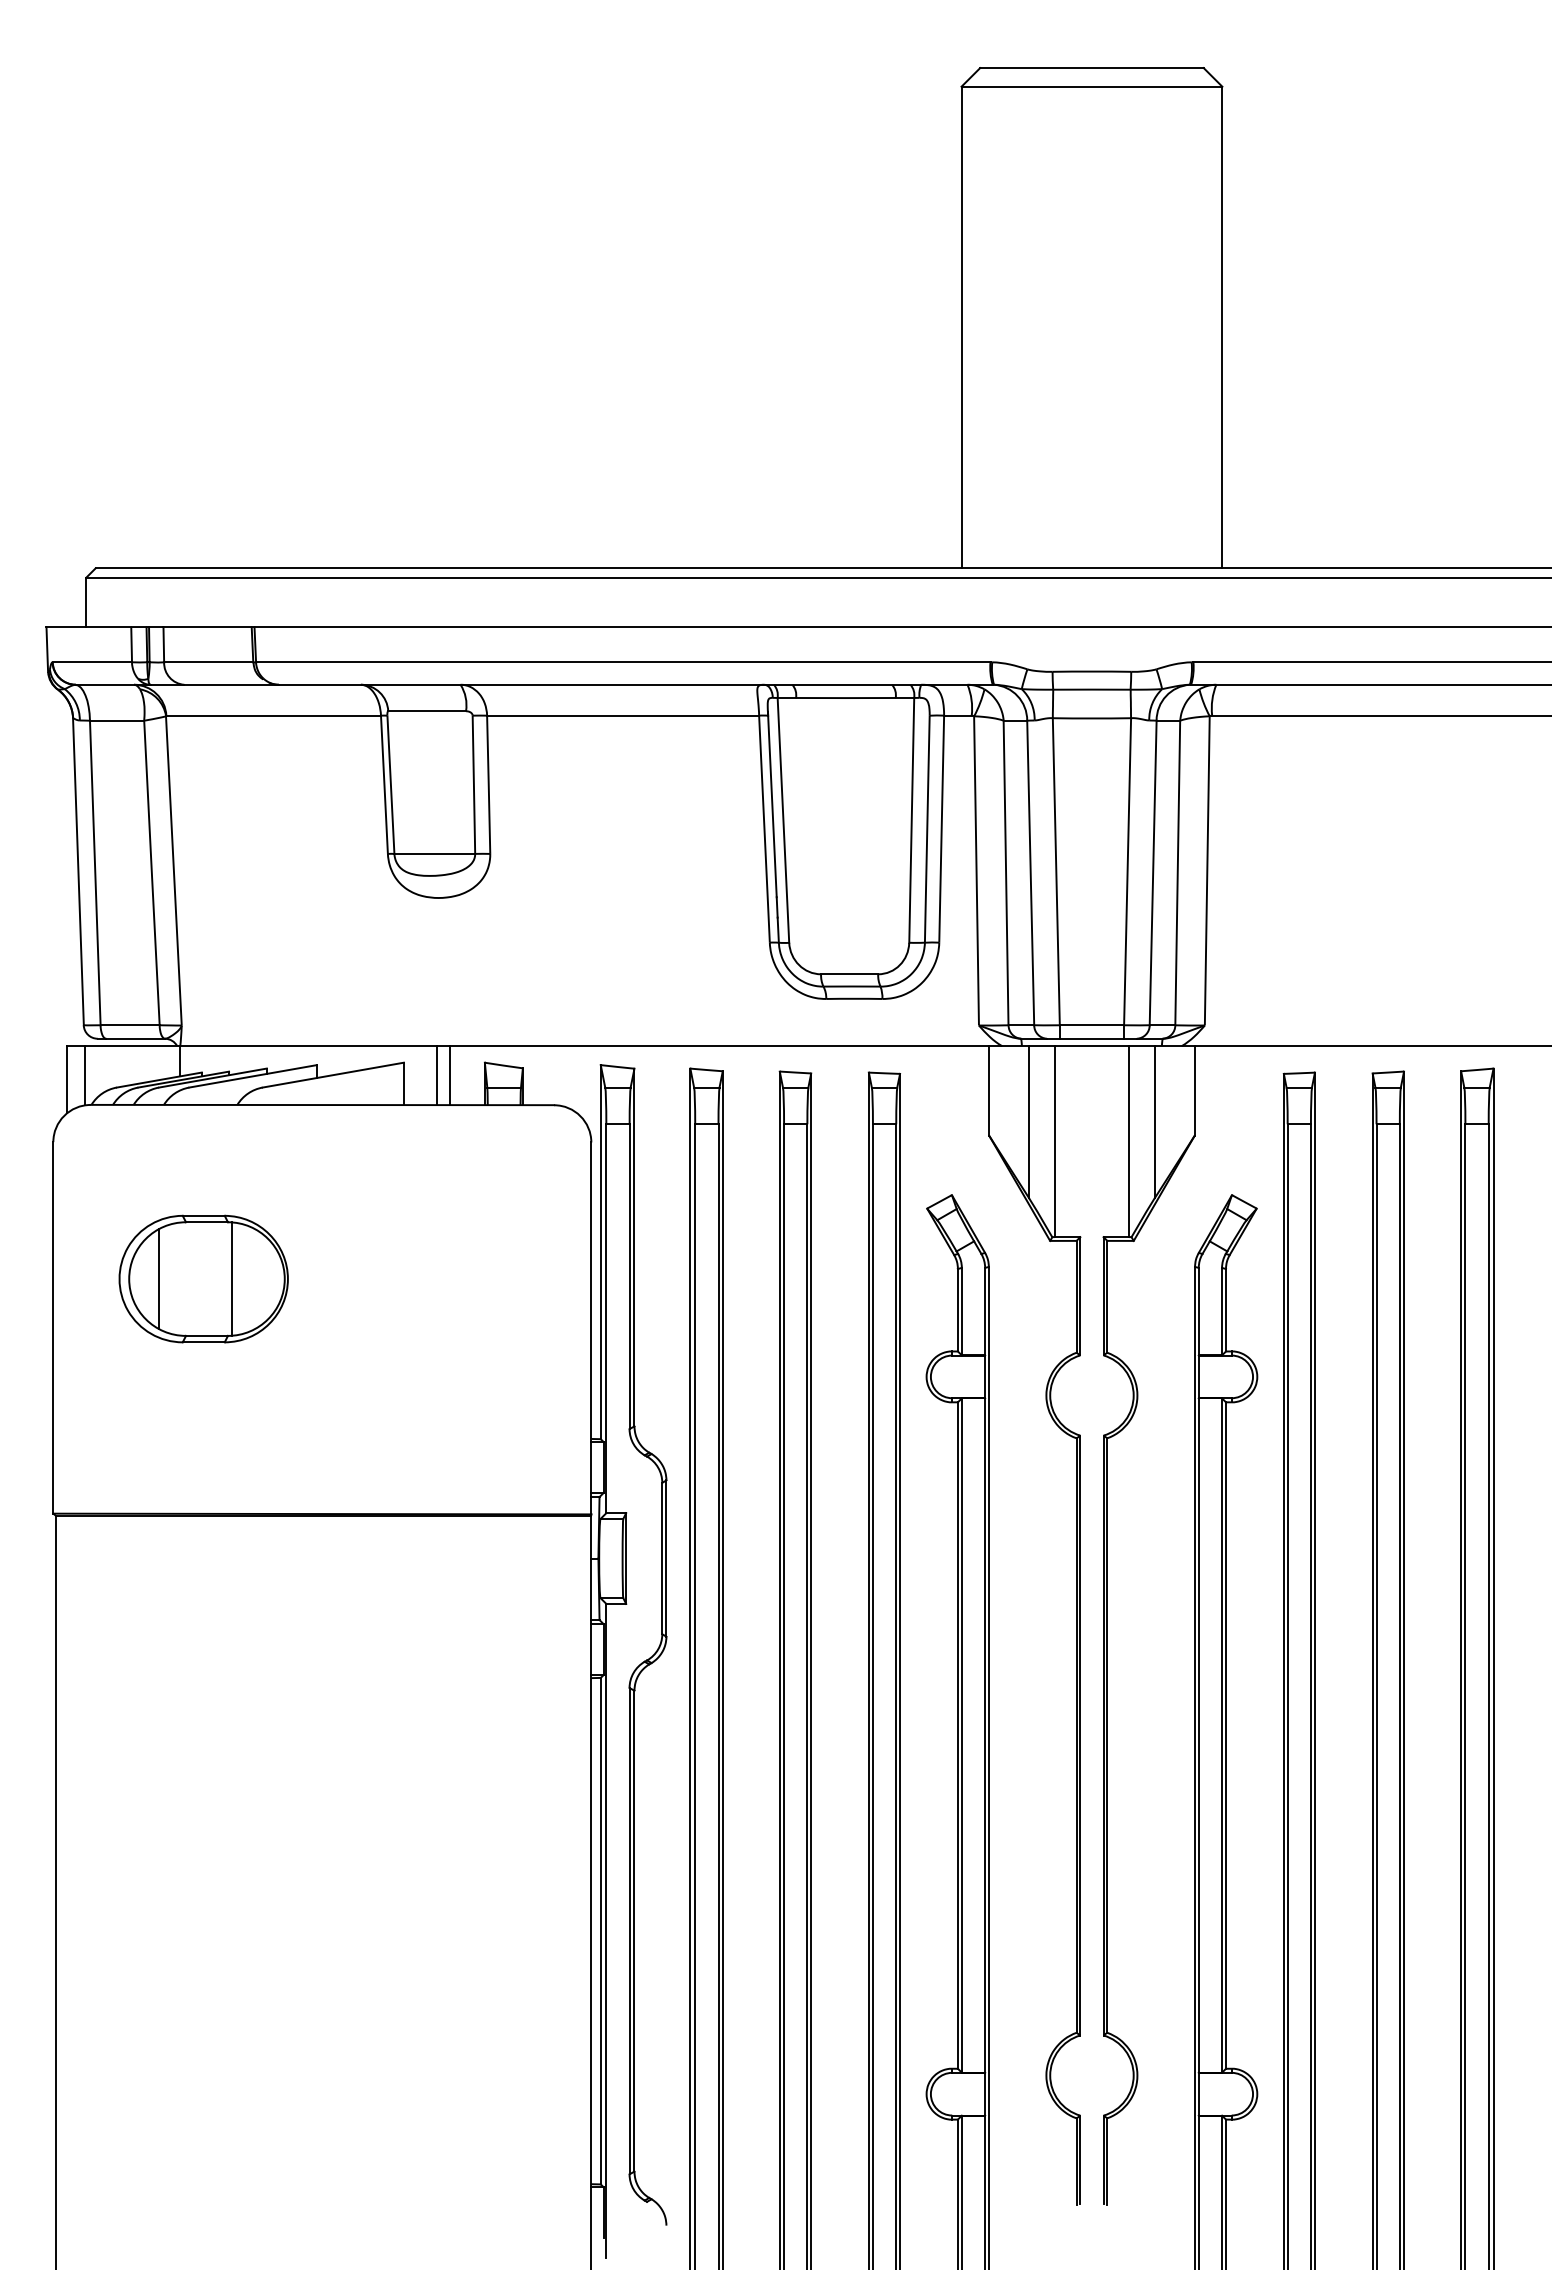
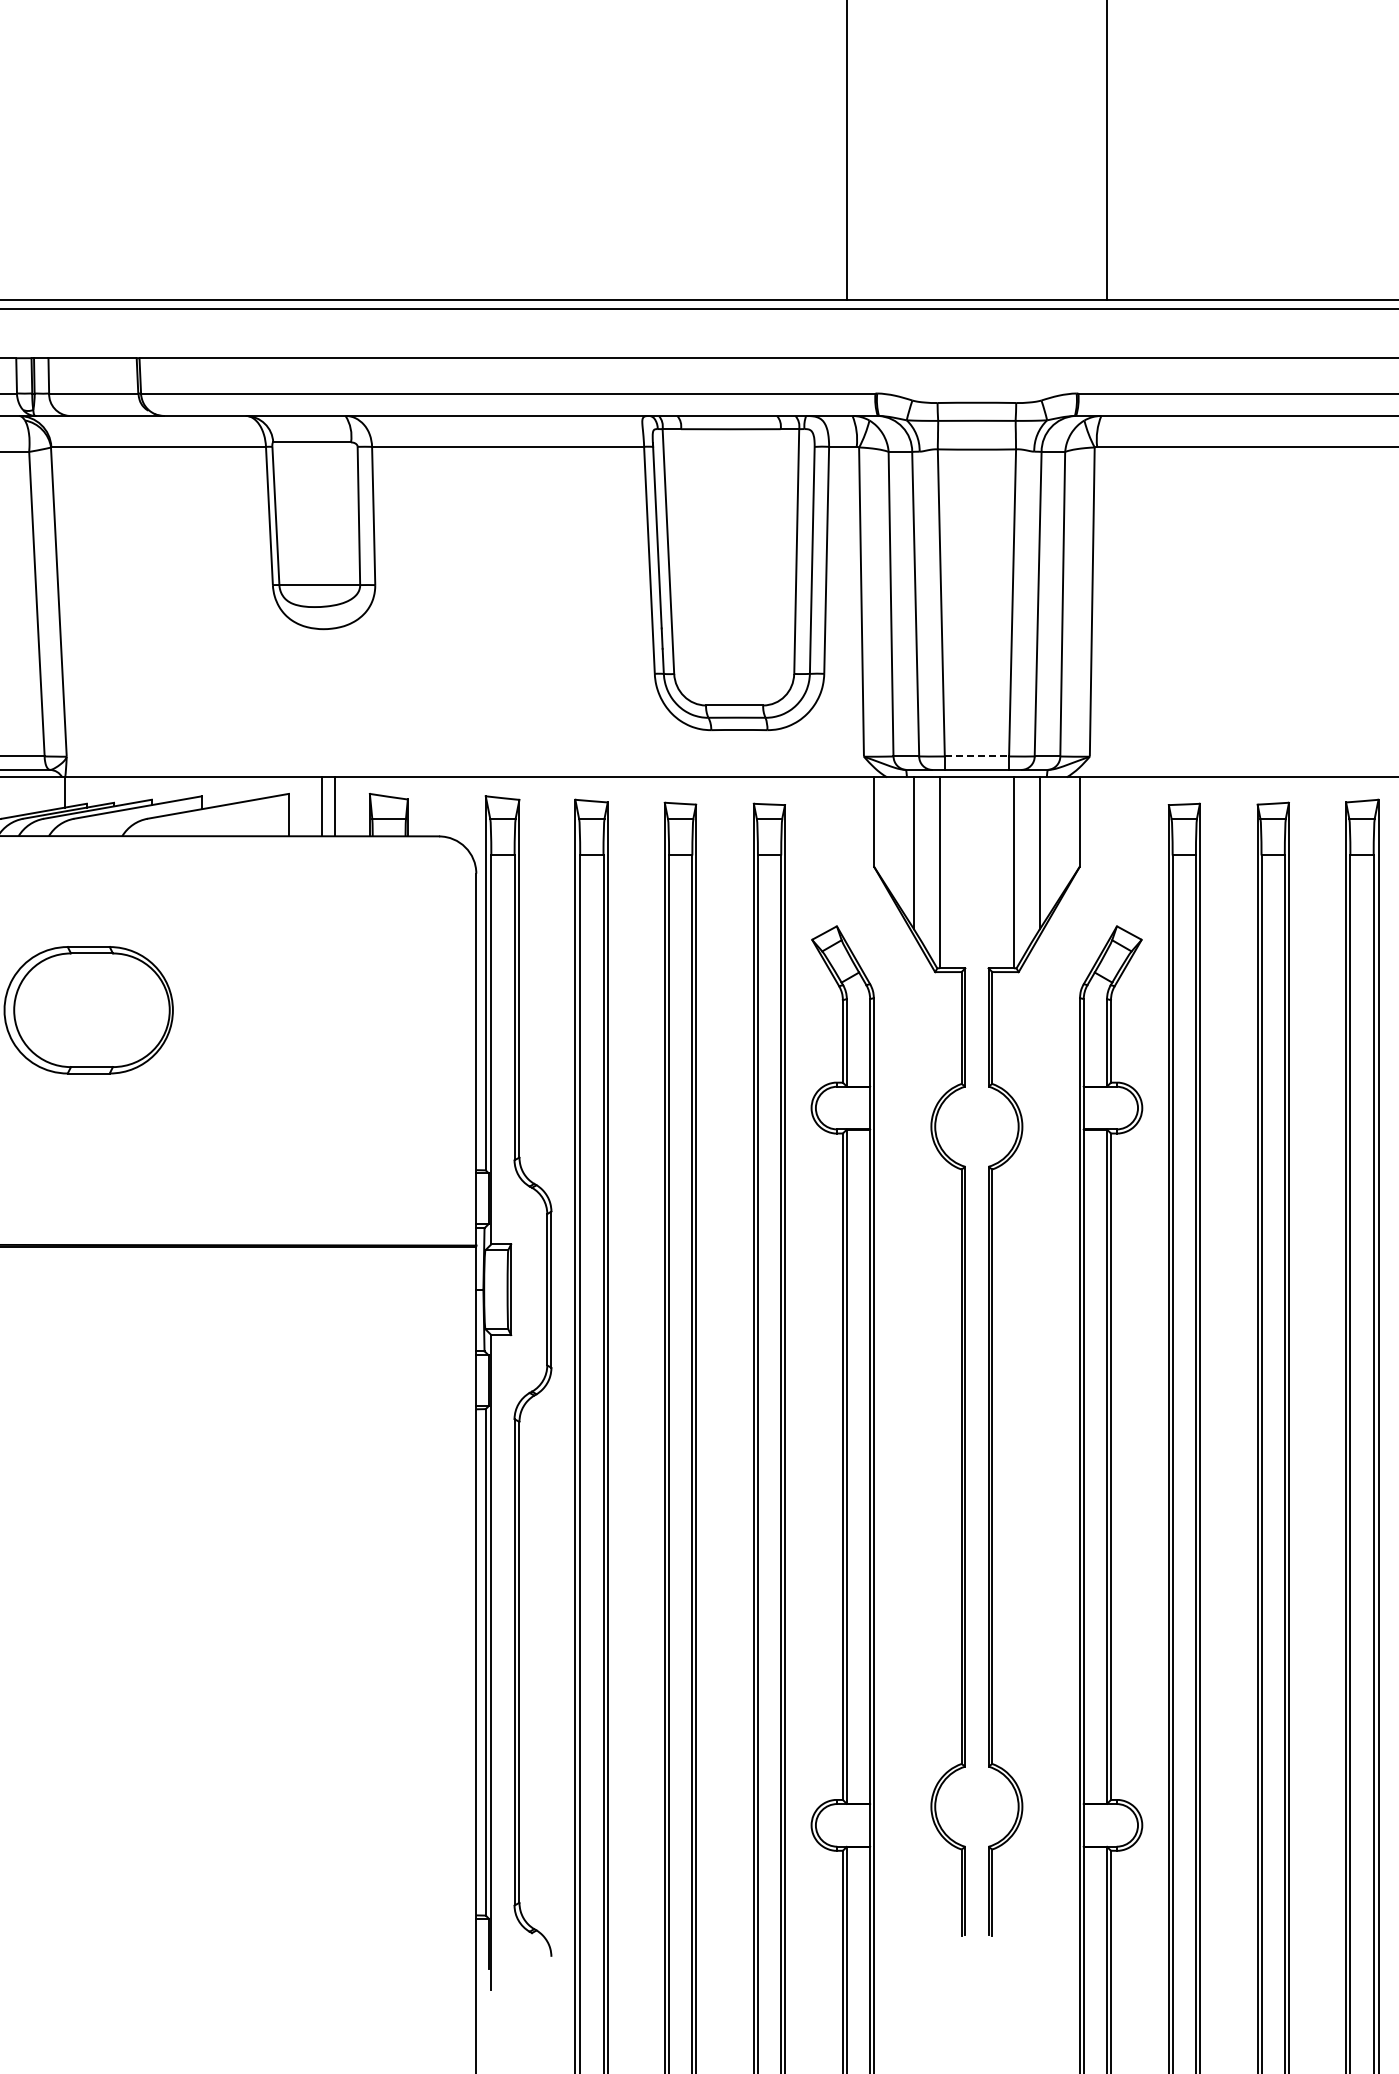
line: (1092, 1025) -> (977, 756), solid -> dashed
line: (158, 1278) -> (43, 1009), removed
line: (231, 1278) -> (116, 1009), removed

